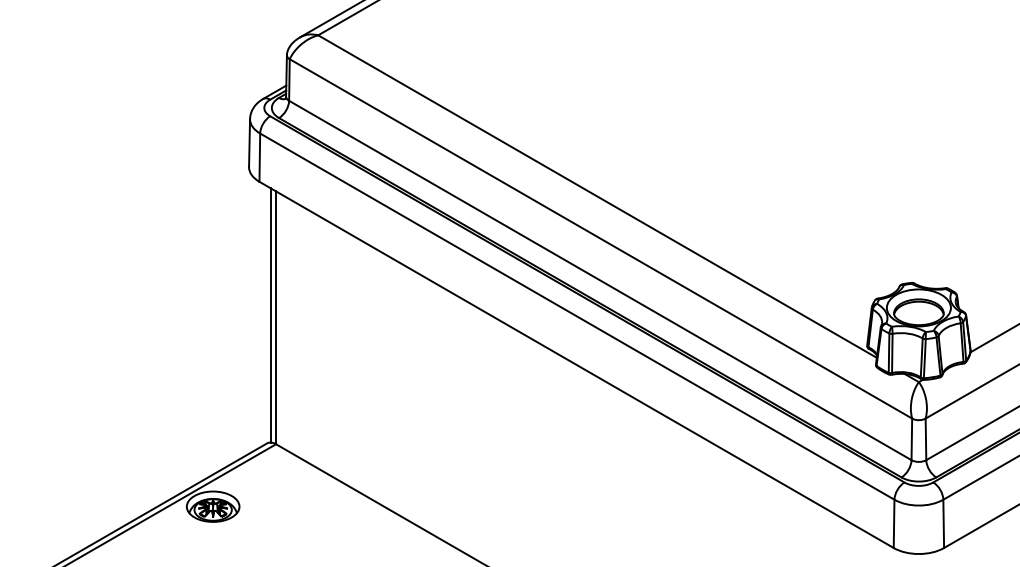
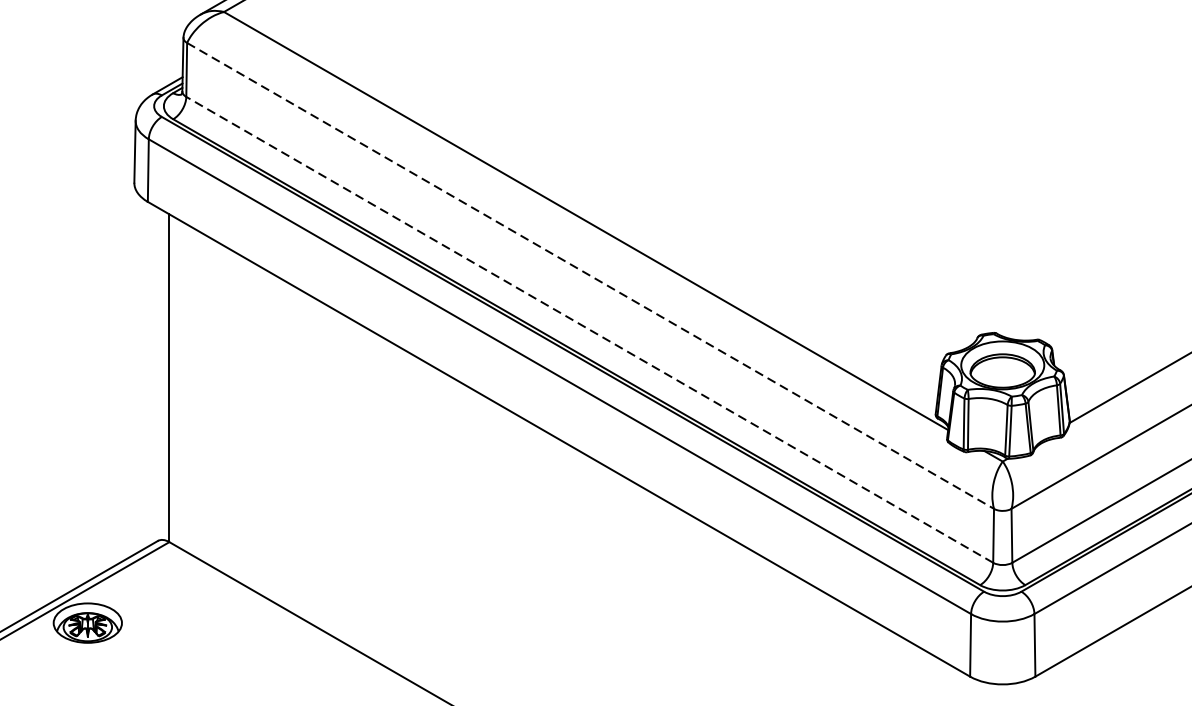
line: (601, 239) -> (591, 276), solid -> dashed
line: (599, 280) -> (588, 329), solid -> dashed
line: (270, 315) -> (162, 375), removed

